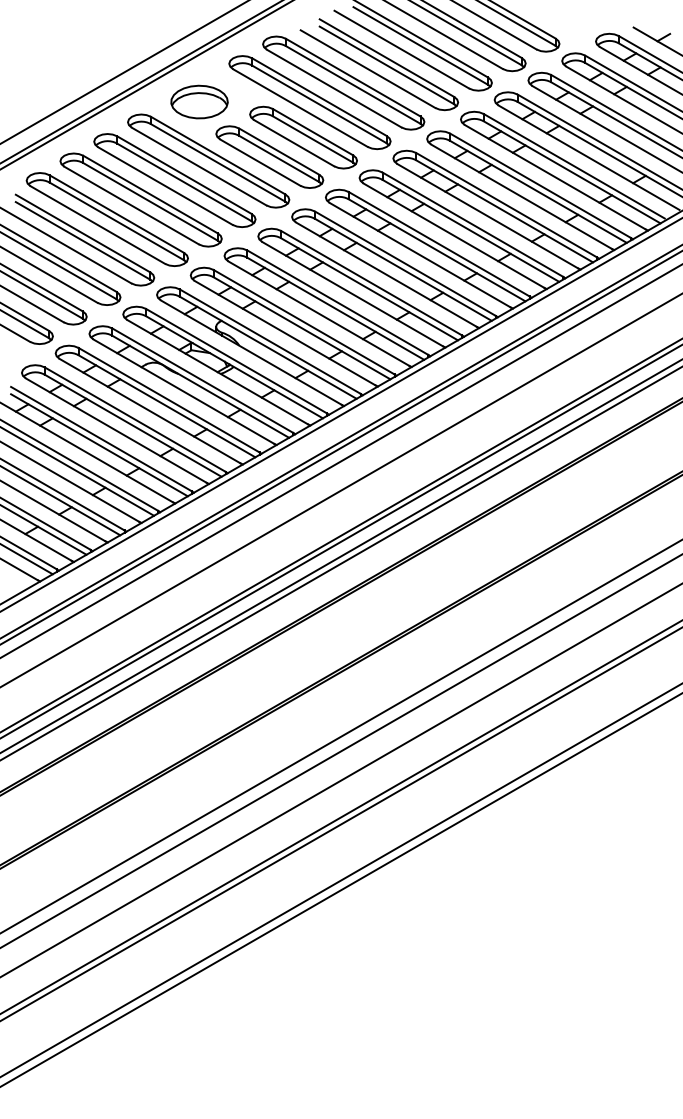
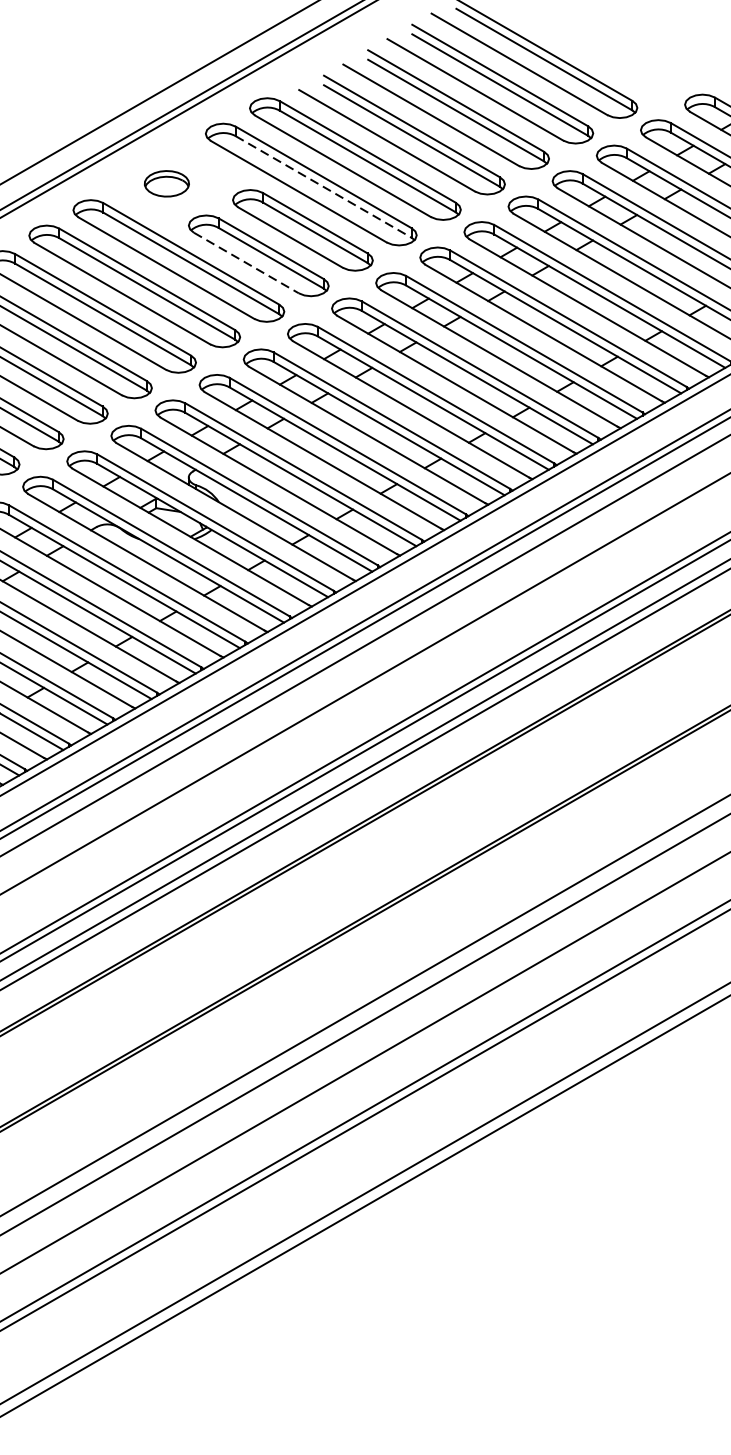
part: (199, 101) -> (166, 183), size x0.6
line: (319, 104) -> (323, 187), solid -> dashed
line: (260, 162) -> (246, 262), solid -> dashed

